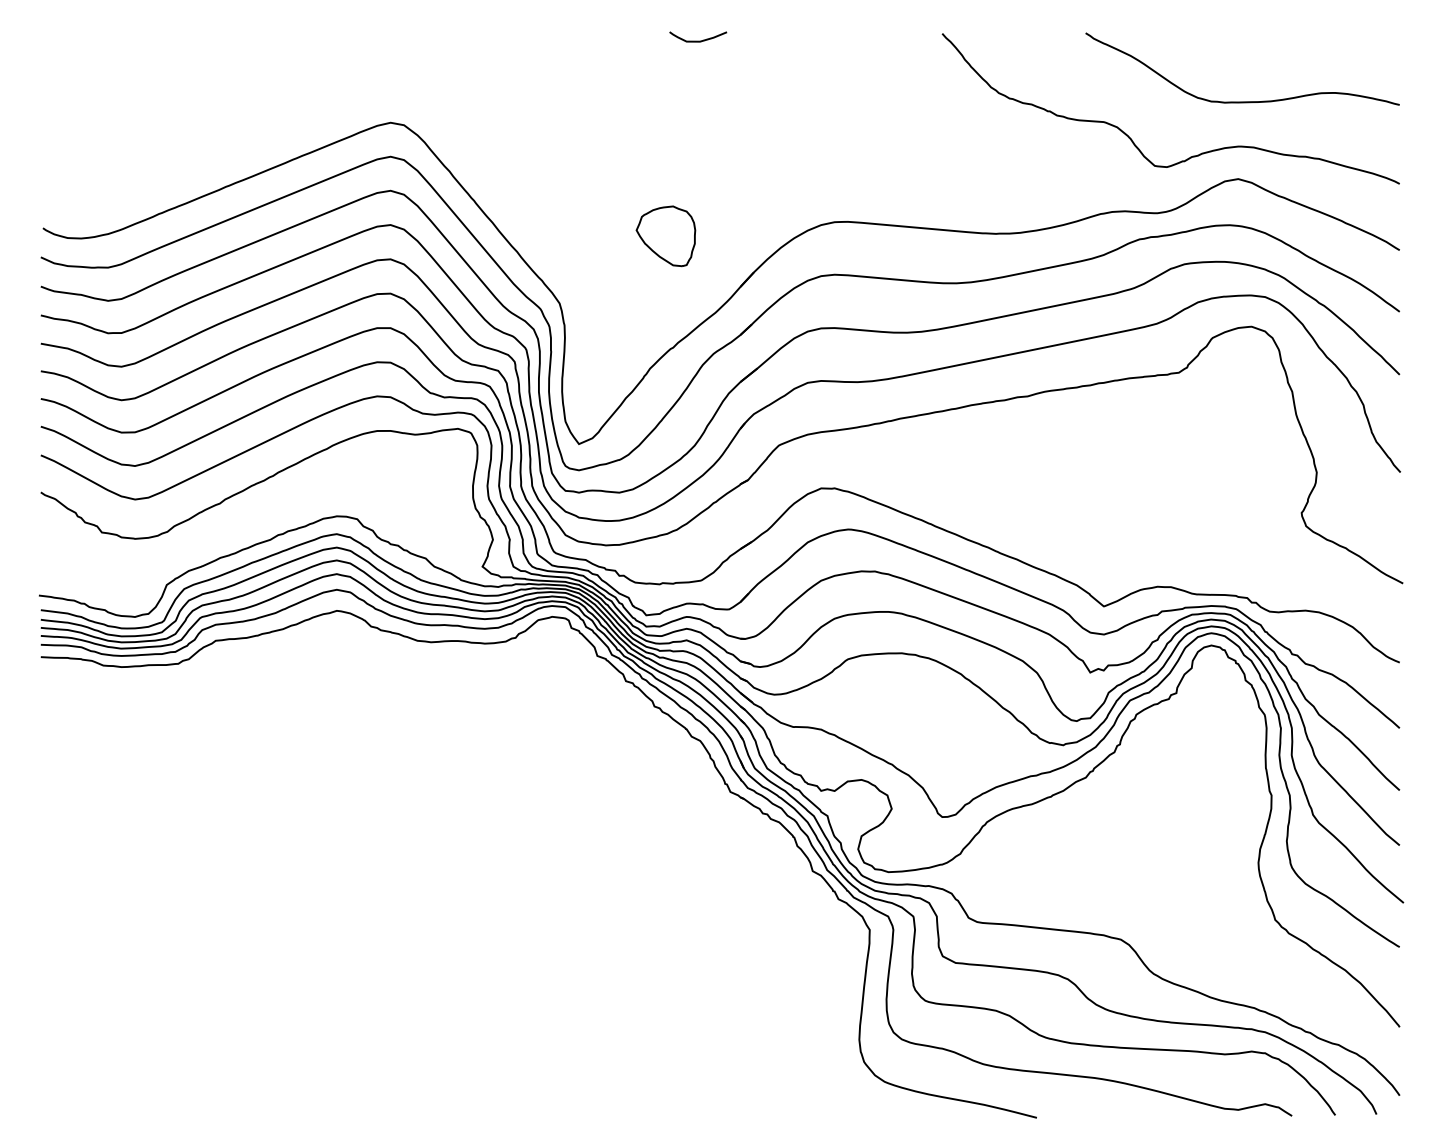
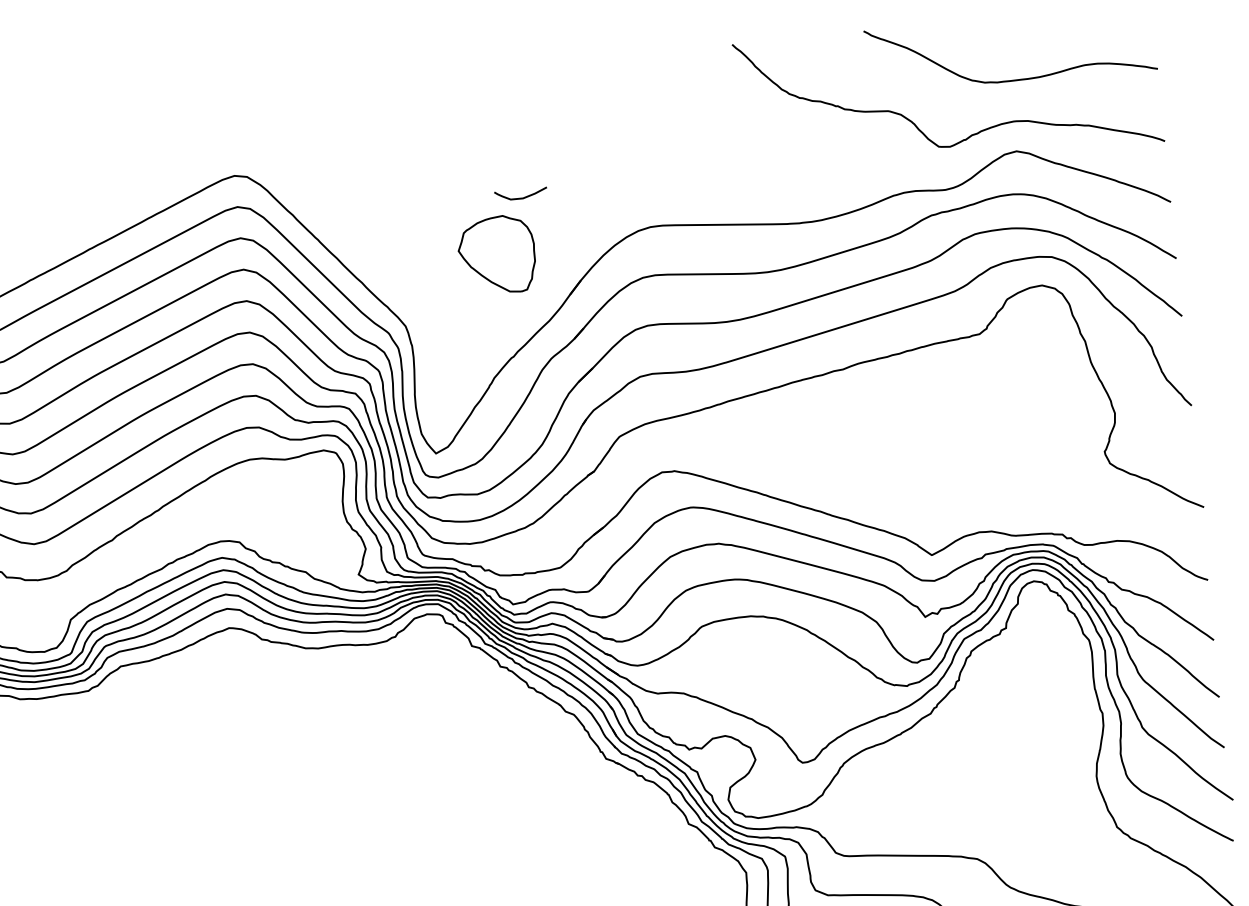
curve: (698, 40) -> (521, 197), moved
part: (665, 236) -> (496, 255), size x1.4

